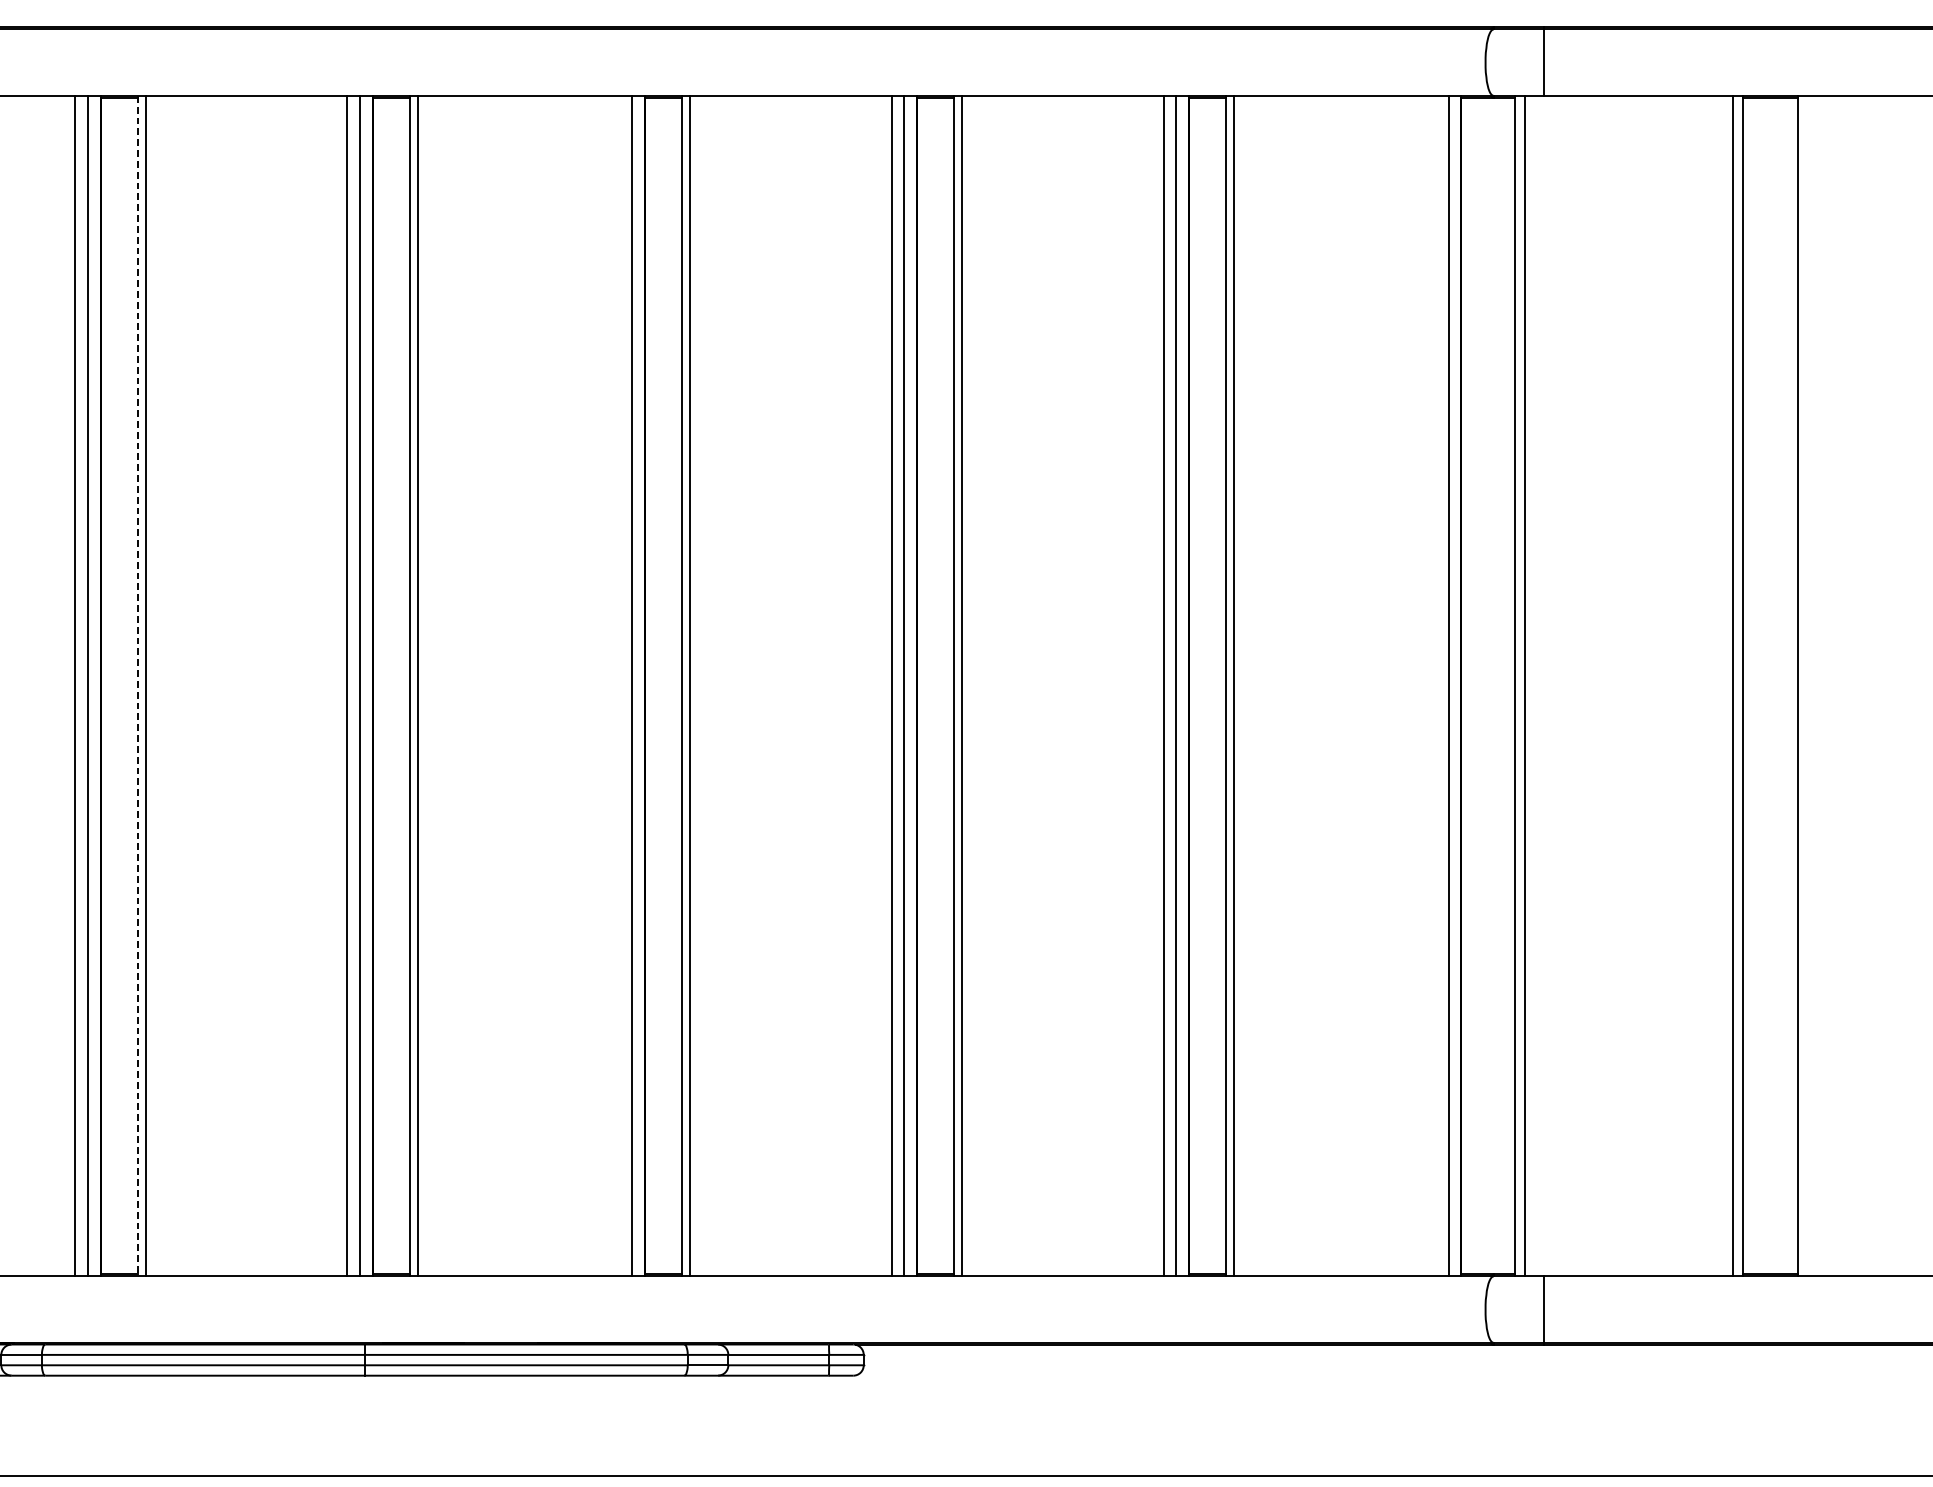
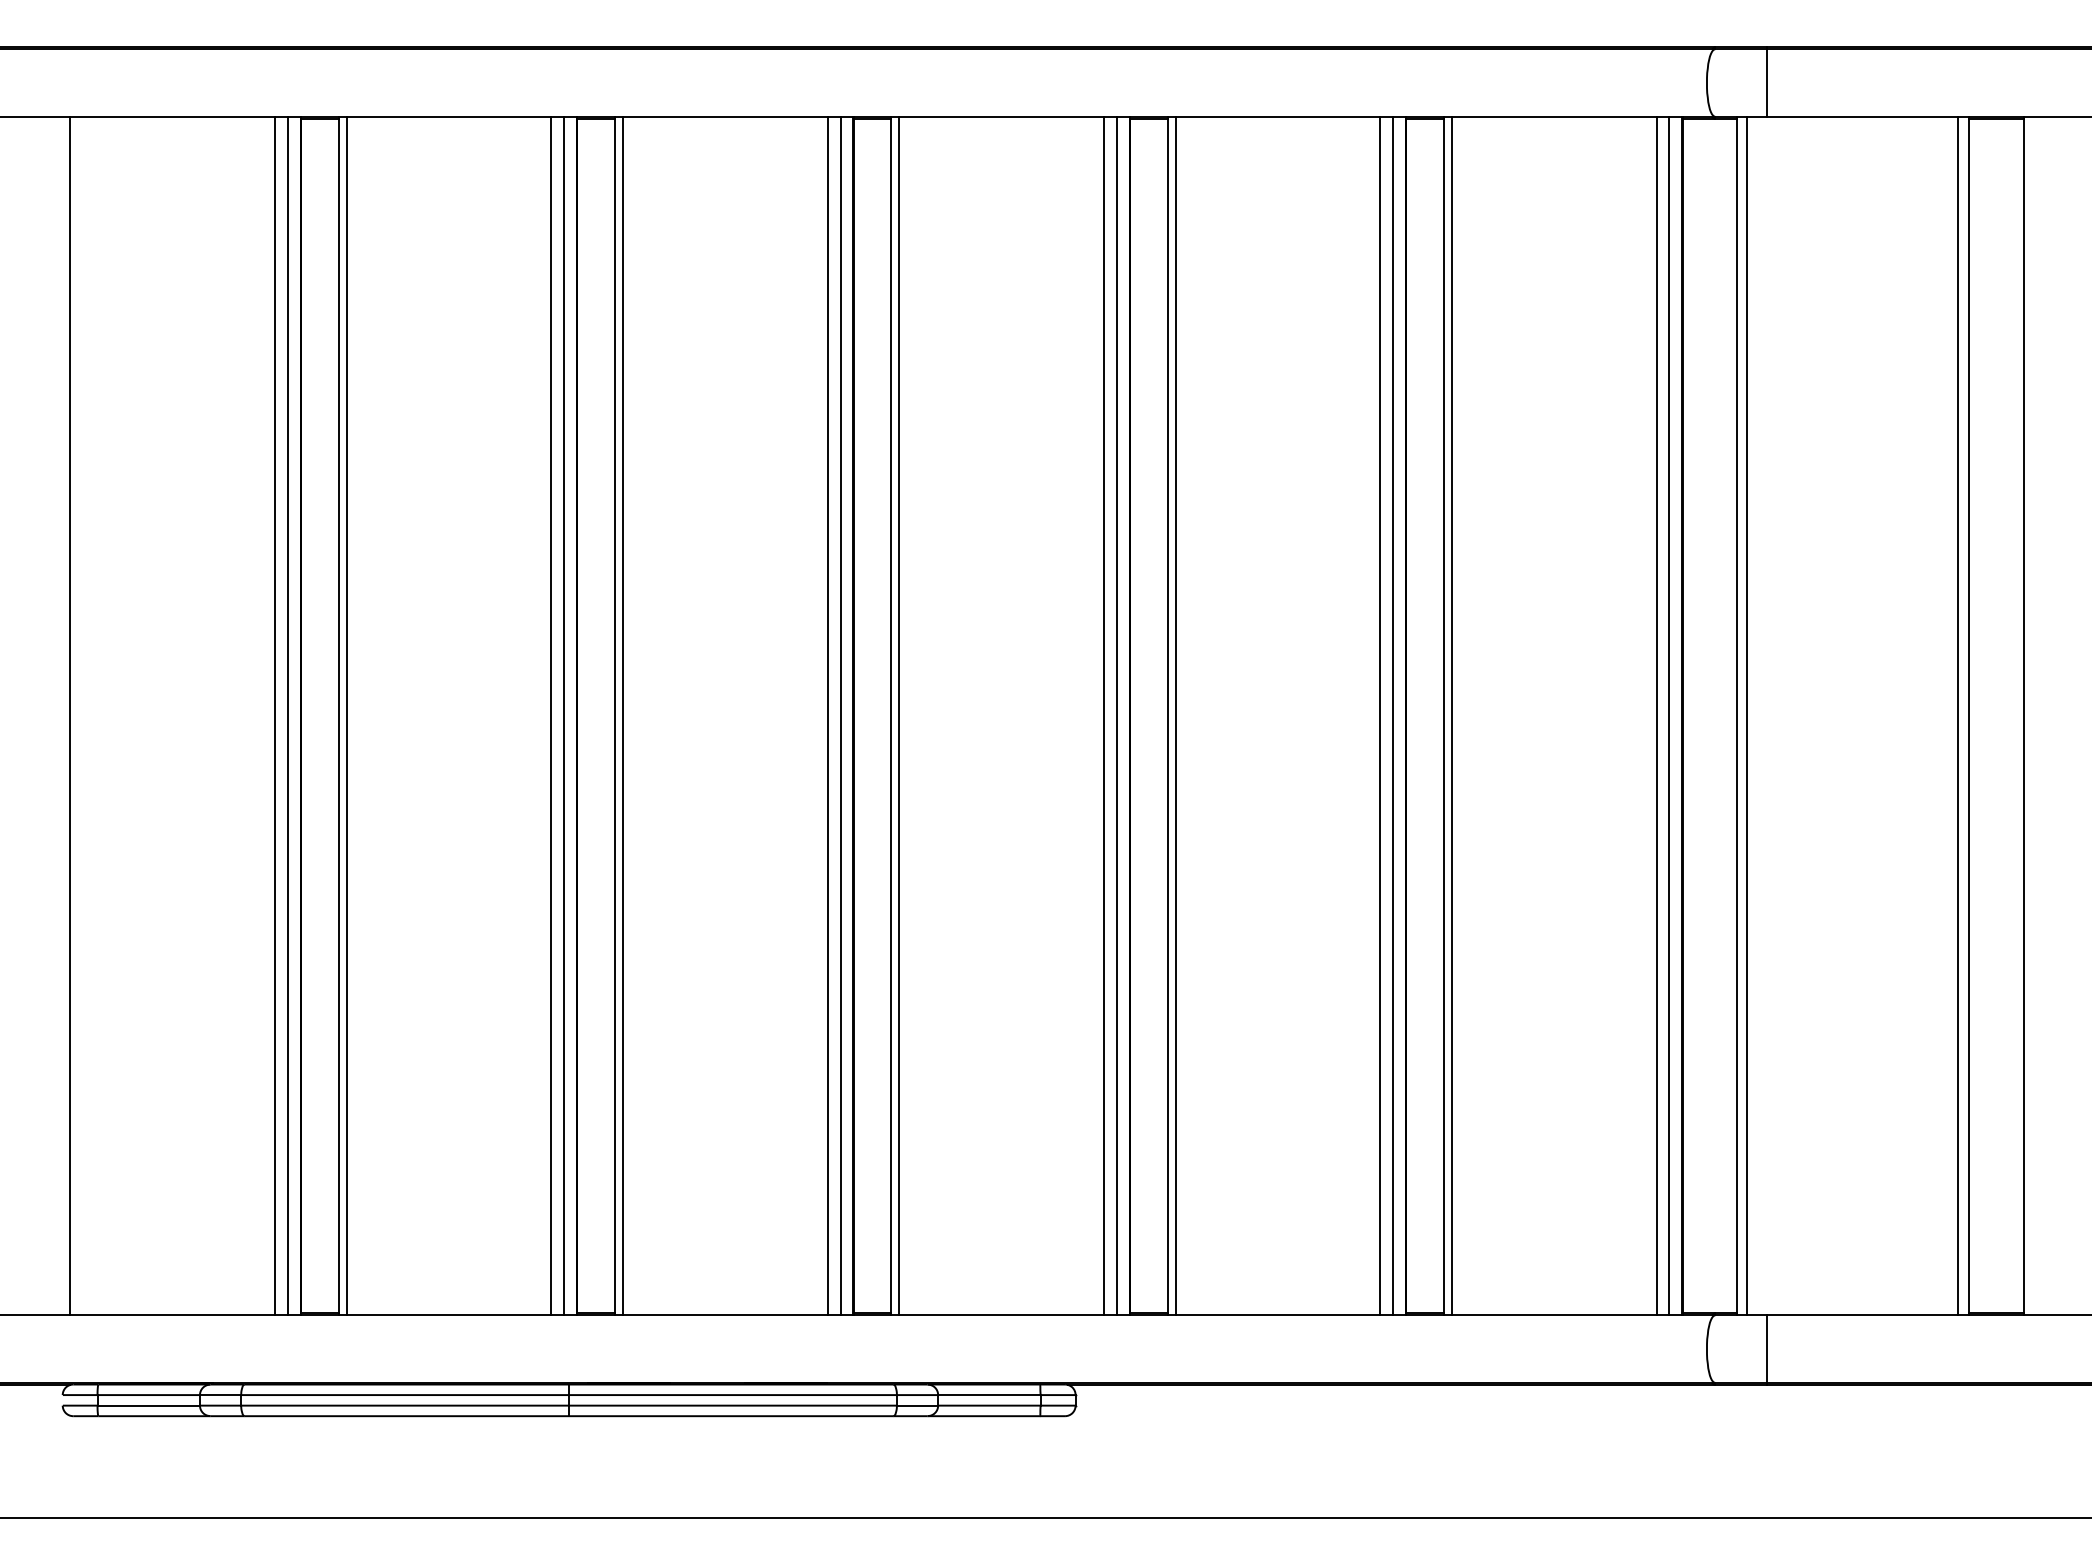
line: (619, 685) -> (827, 715), added
line: (1435, 685) -> (1656, 715), added
line: (137, 686) -> (338, 716), dashed -> solid

